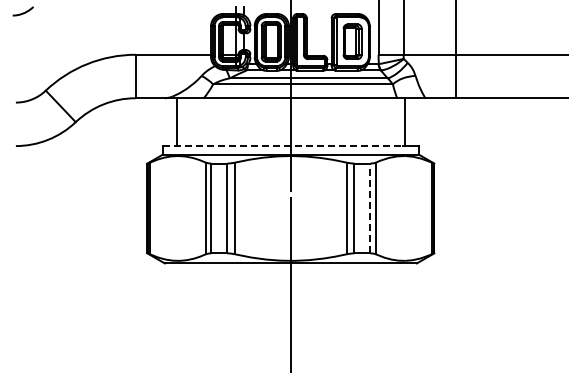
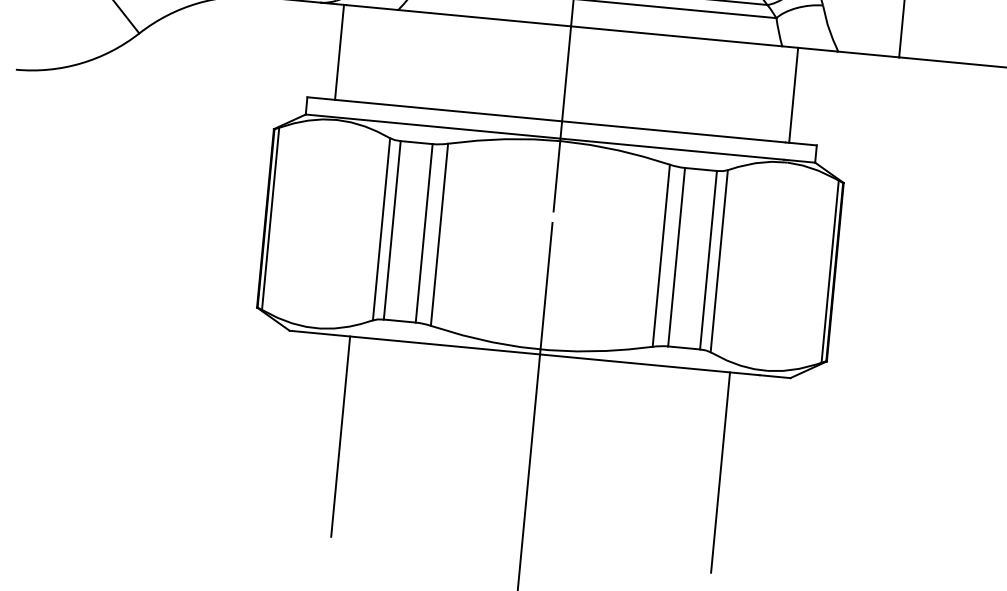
line: (283, 146) -> (547, 120), dashed -> solid
line: (370, 208) -> (708, 260), dashed -> solid
line: (195, 313) -> (341, 436), added
line: (386, 313) -> (720, 471), added

